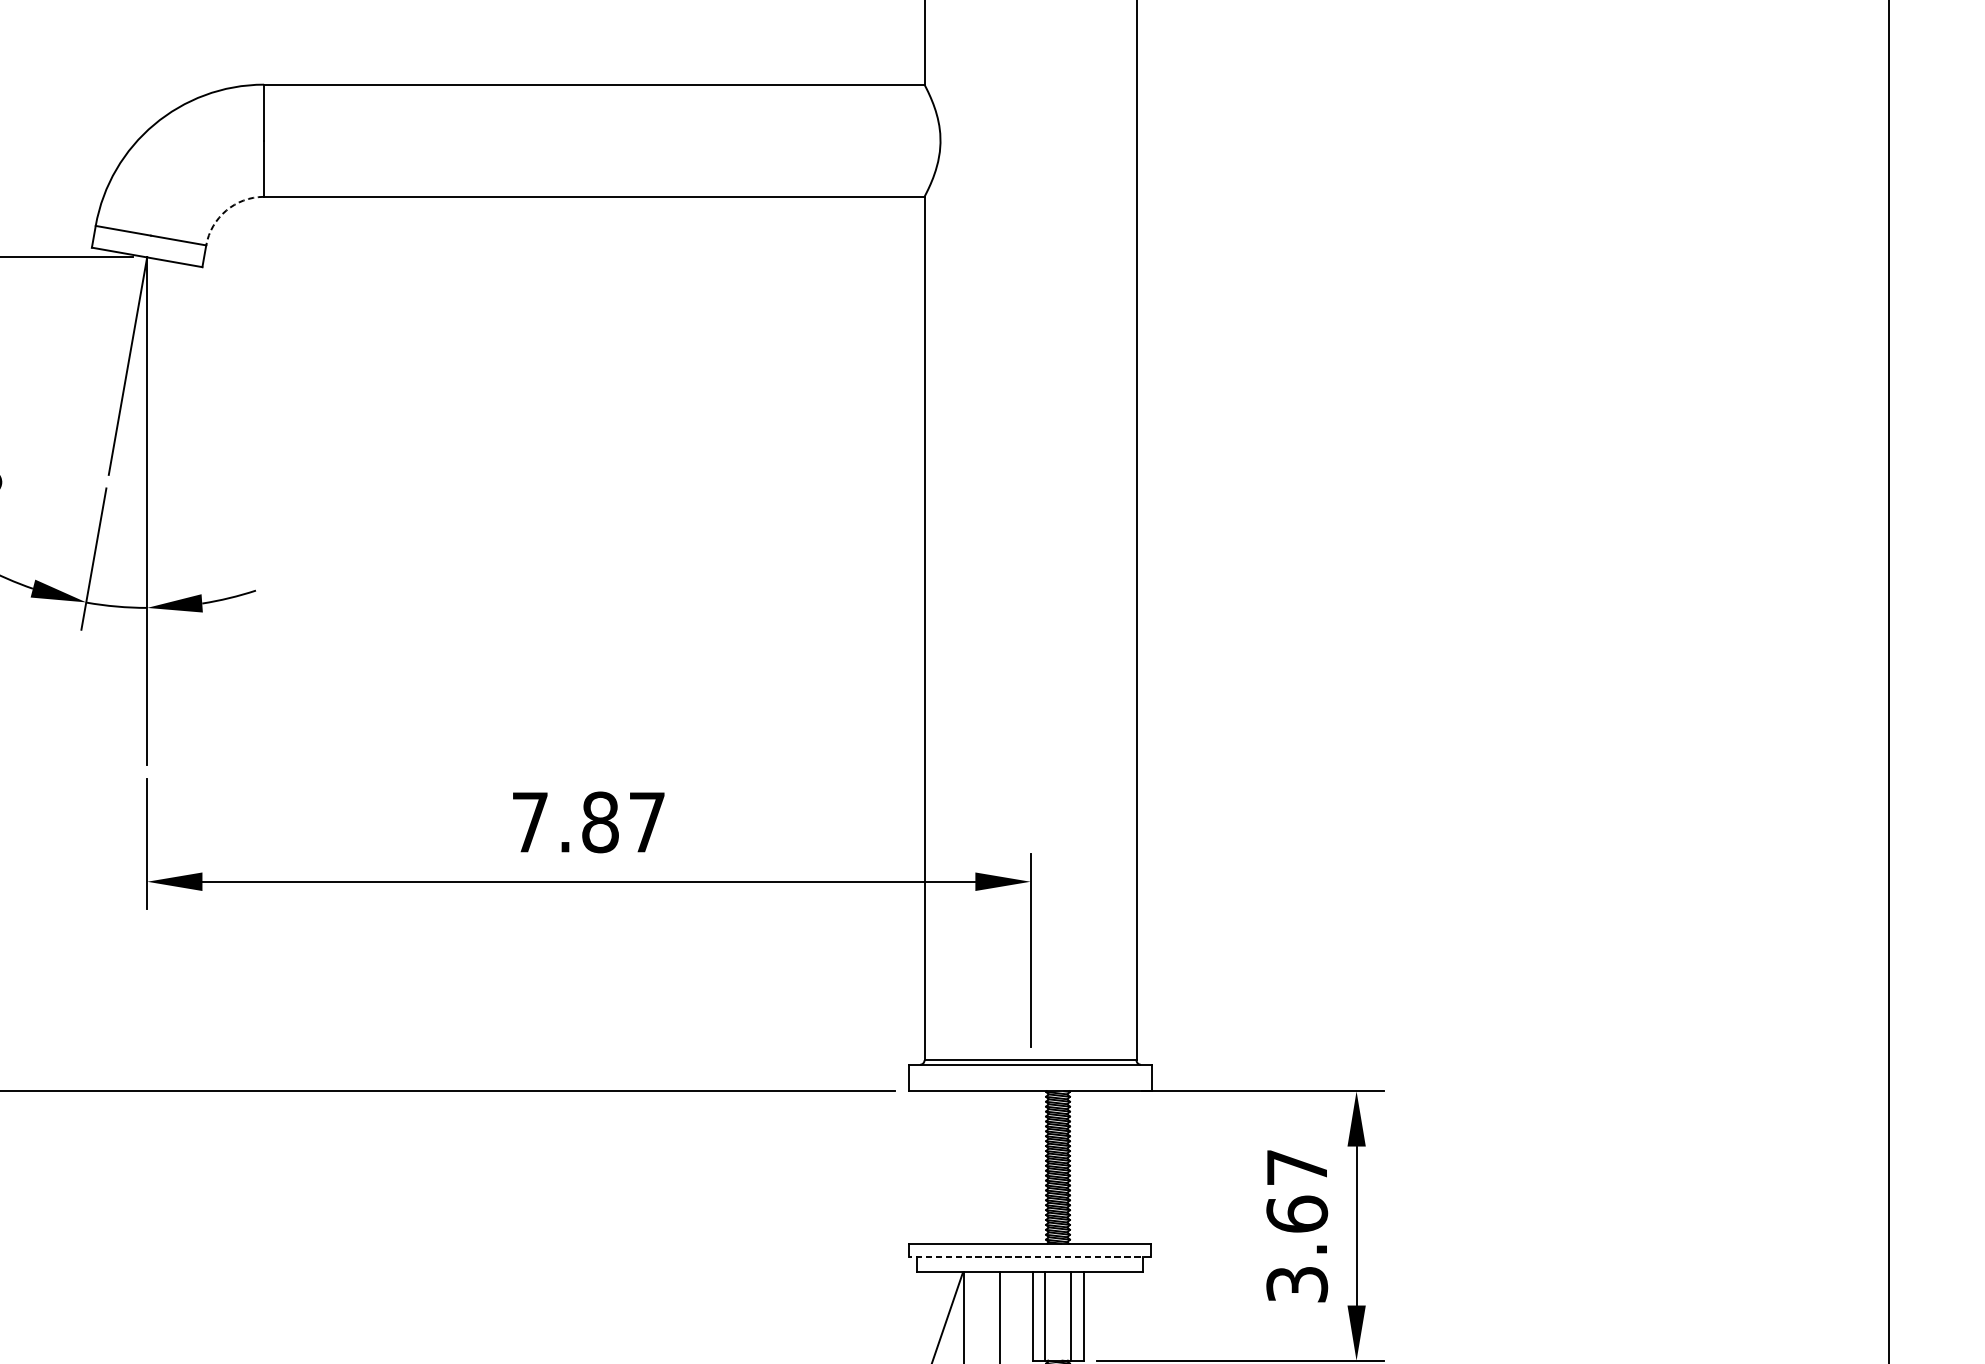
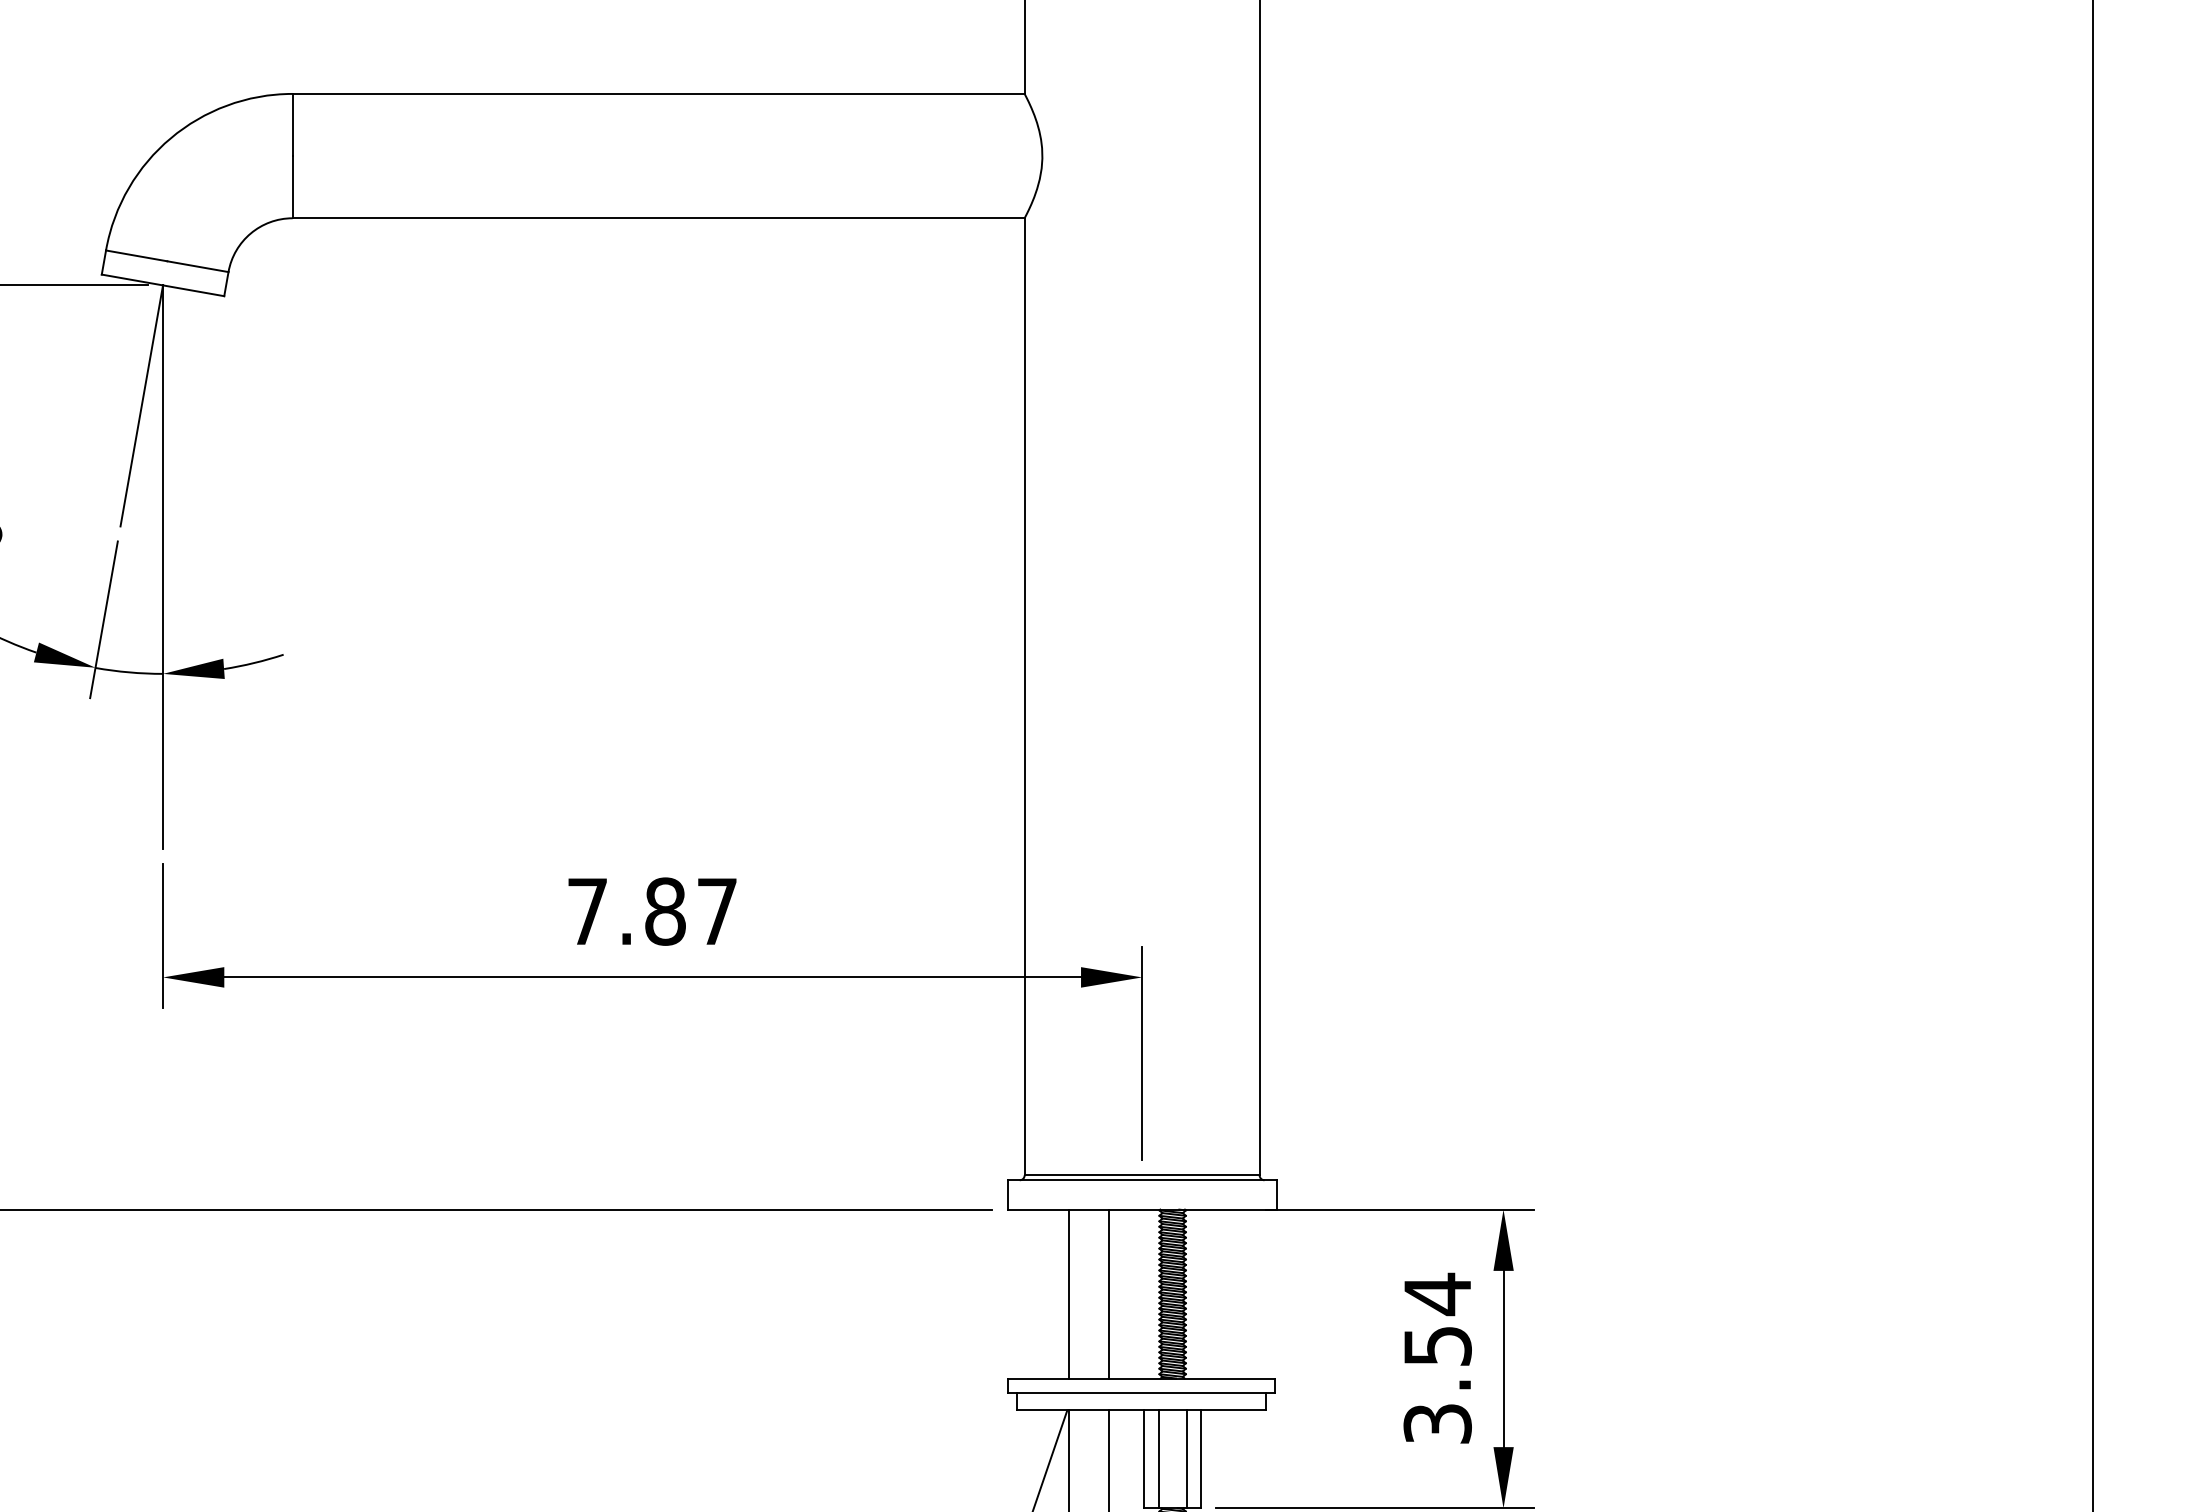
arc: (226, 210) -> (250, 233), dashed -> solid
line: (964, 1166) -> (1068, 1293), added
line: (1000, 1166) -> (1108, 1293), added
text: (1296, 1190) -> (1437, 1319), 3.67 -> 3.54
line: (1029, 1257) -> (1141, 1393), dashed -> solid

